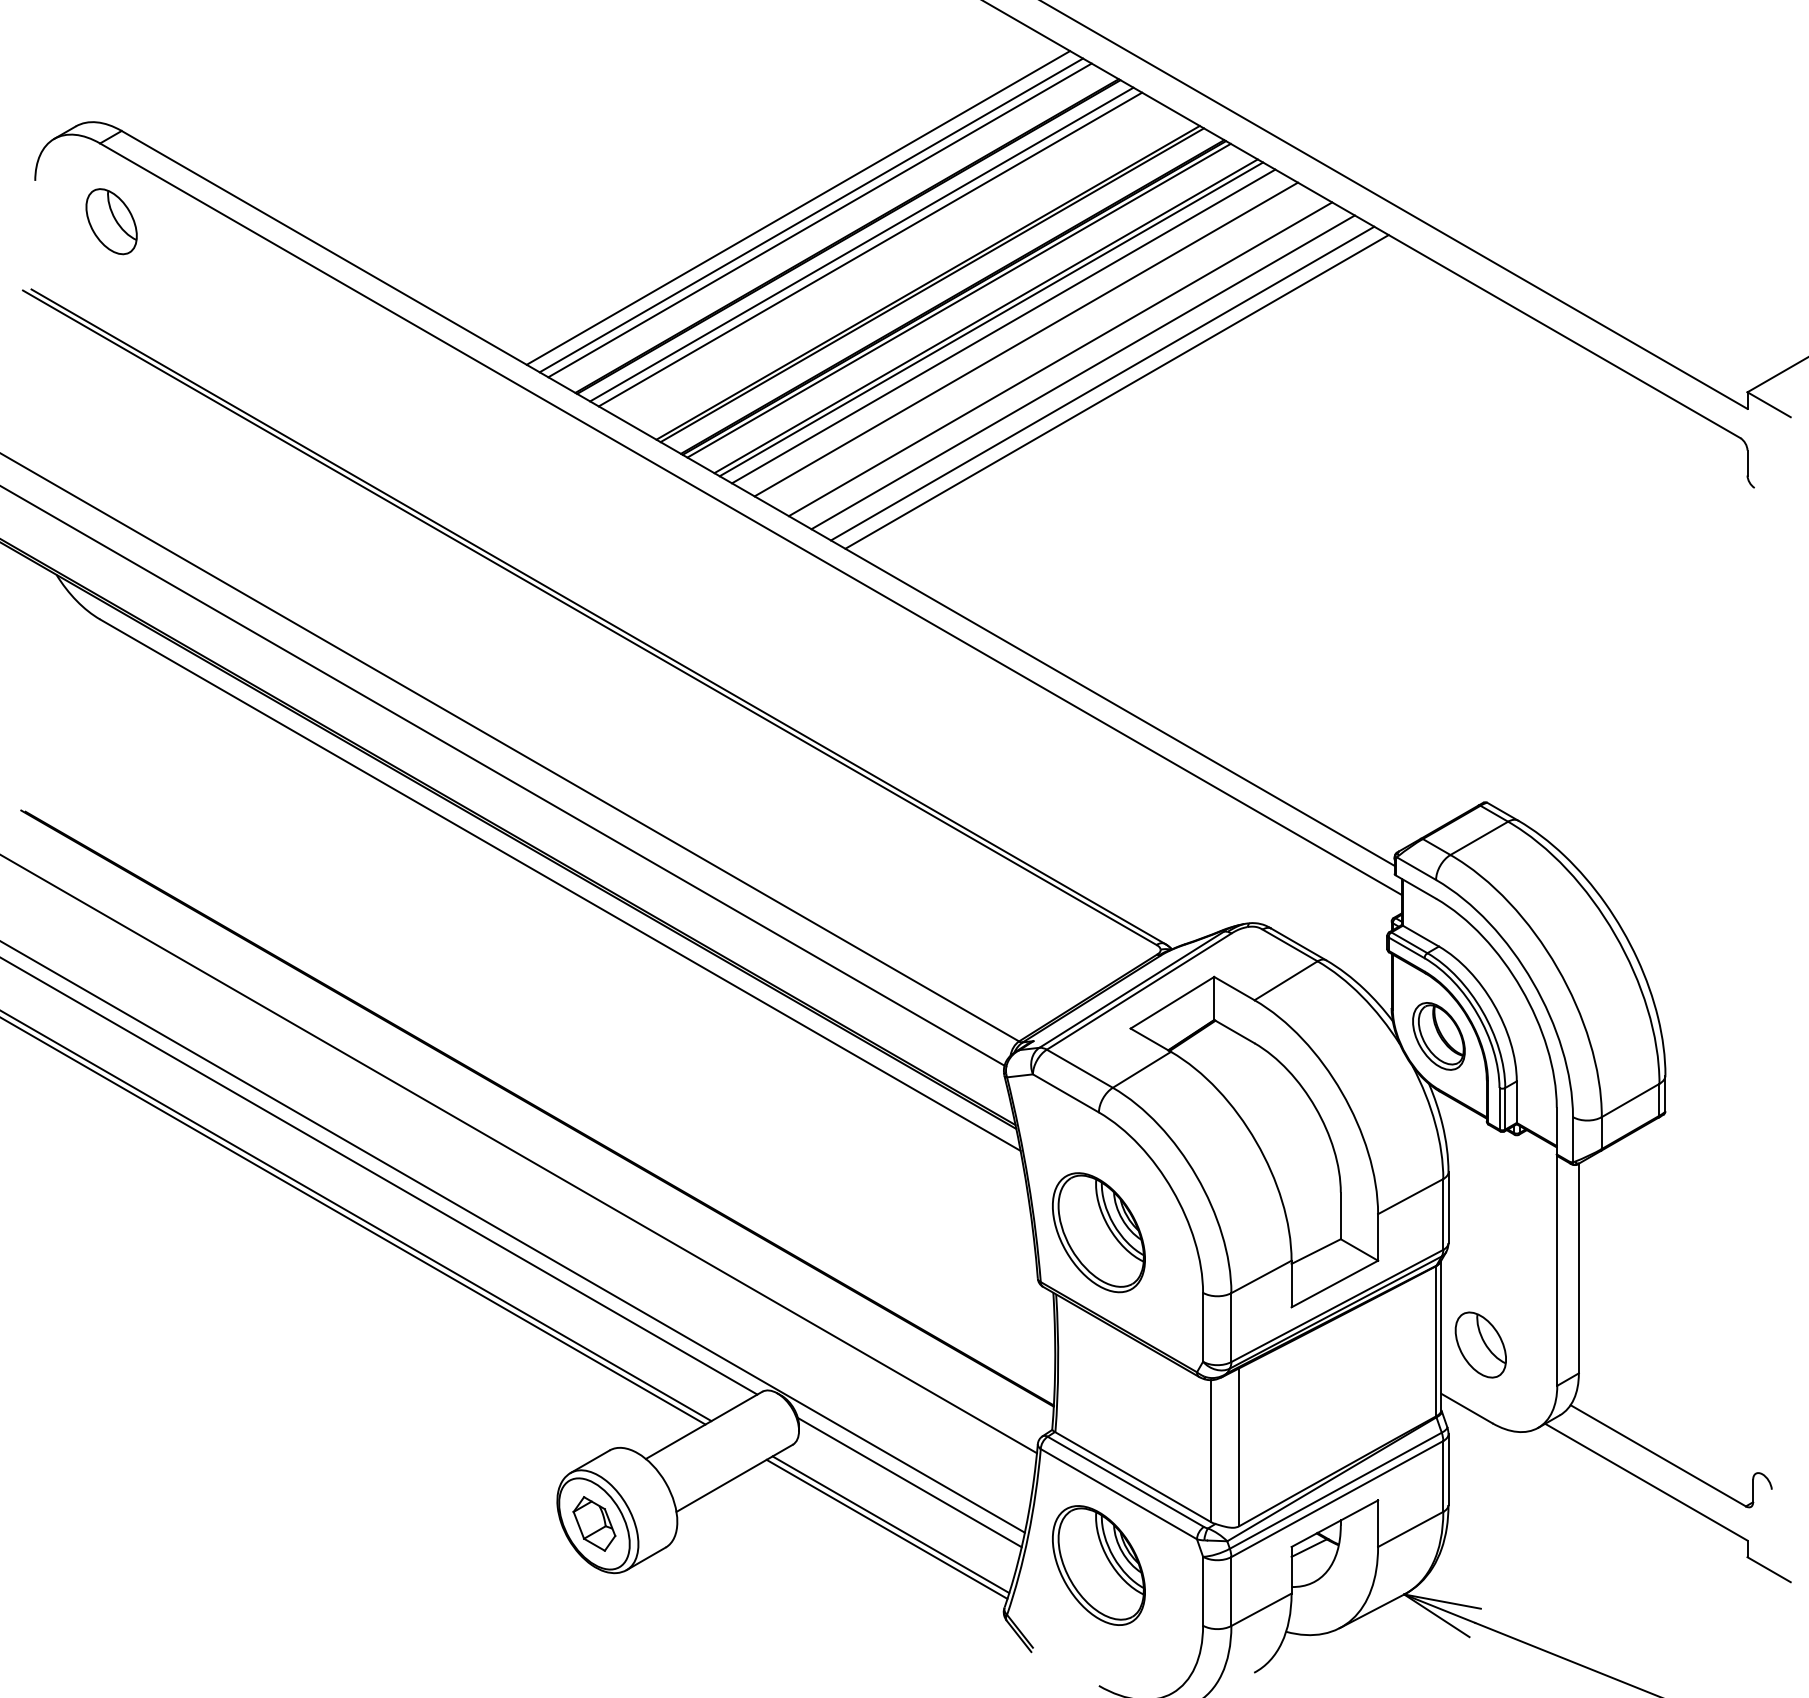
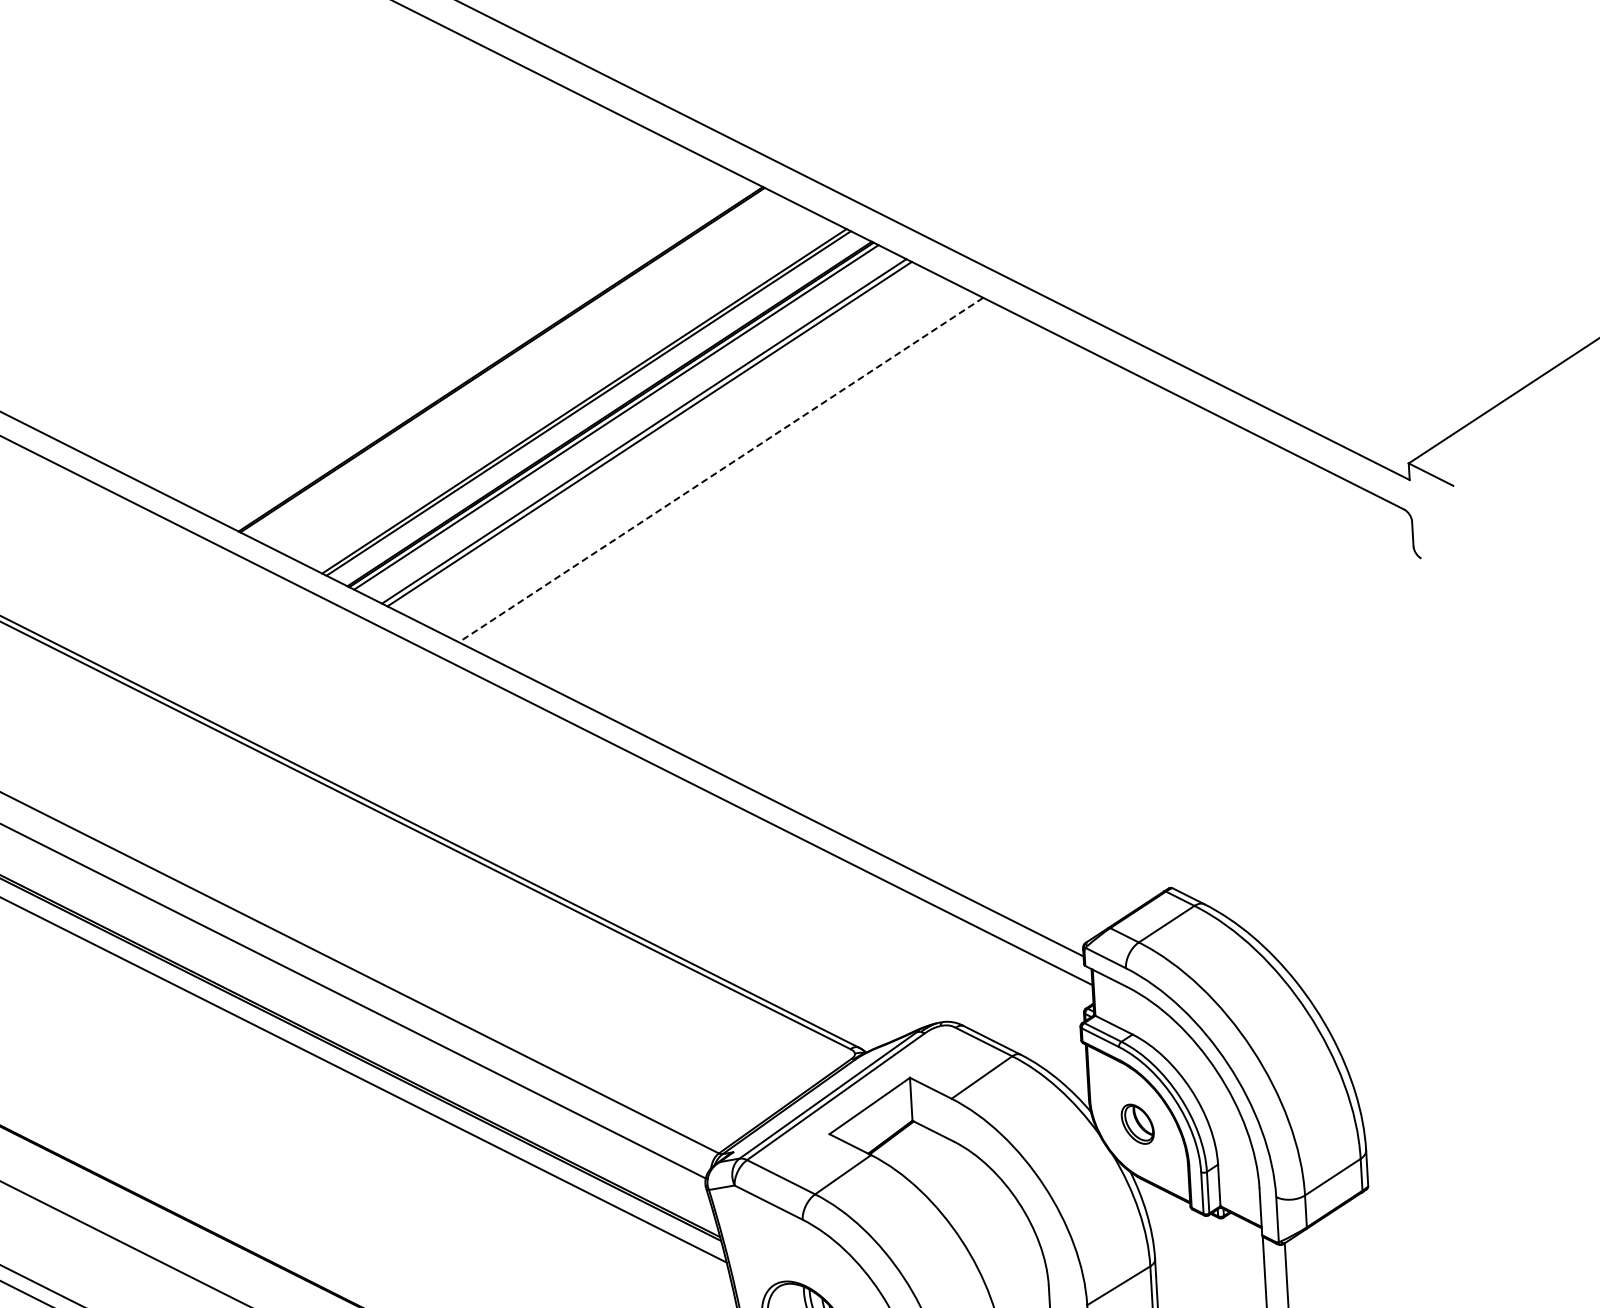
line: (798, 207) -> (450, 333), removed
line: (811, 215) -> (464, 340), removed
line: (819, 220) -> (472, 345), removed
line: (861, 244) -> (515, 366), removed
line: (870, 249) -> (524, 371), removed
line: (1003, 326) -> (662, 440), removed
line: (1026, 339) -> (685, 452), removed
line: (1060, 359) -> (720, 470), solid -> dashed
line: (1082, 372) -> (743, 481), removed
line: (1102, 383) -> (764, 491), removed
line: (1116, 391) -> (778, 498), removed
part: (1438, 1036) -> (1137, 1124), size x0.6

